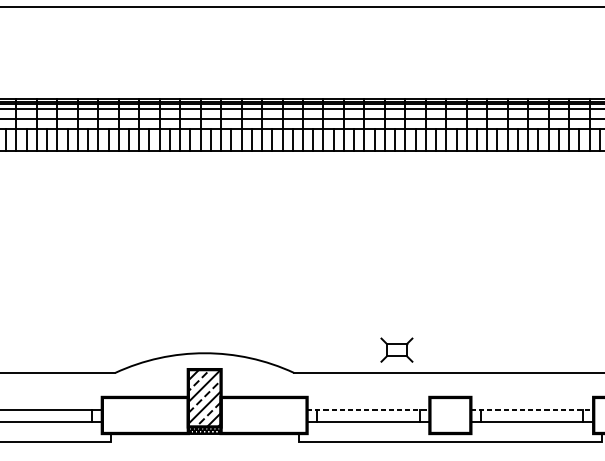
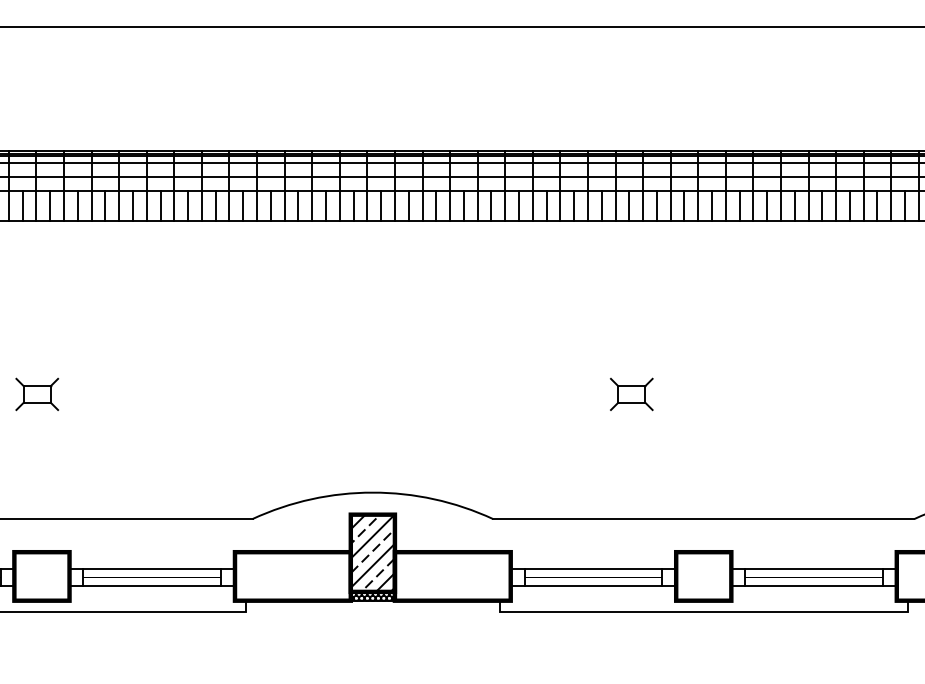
part: (396, 350) -> (631, 394), moved
line: (368, 409) -> (593, 568), dashed -> solid
line: (532, 409) -> (814, 568), dashed -> solid

